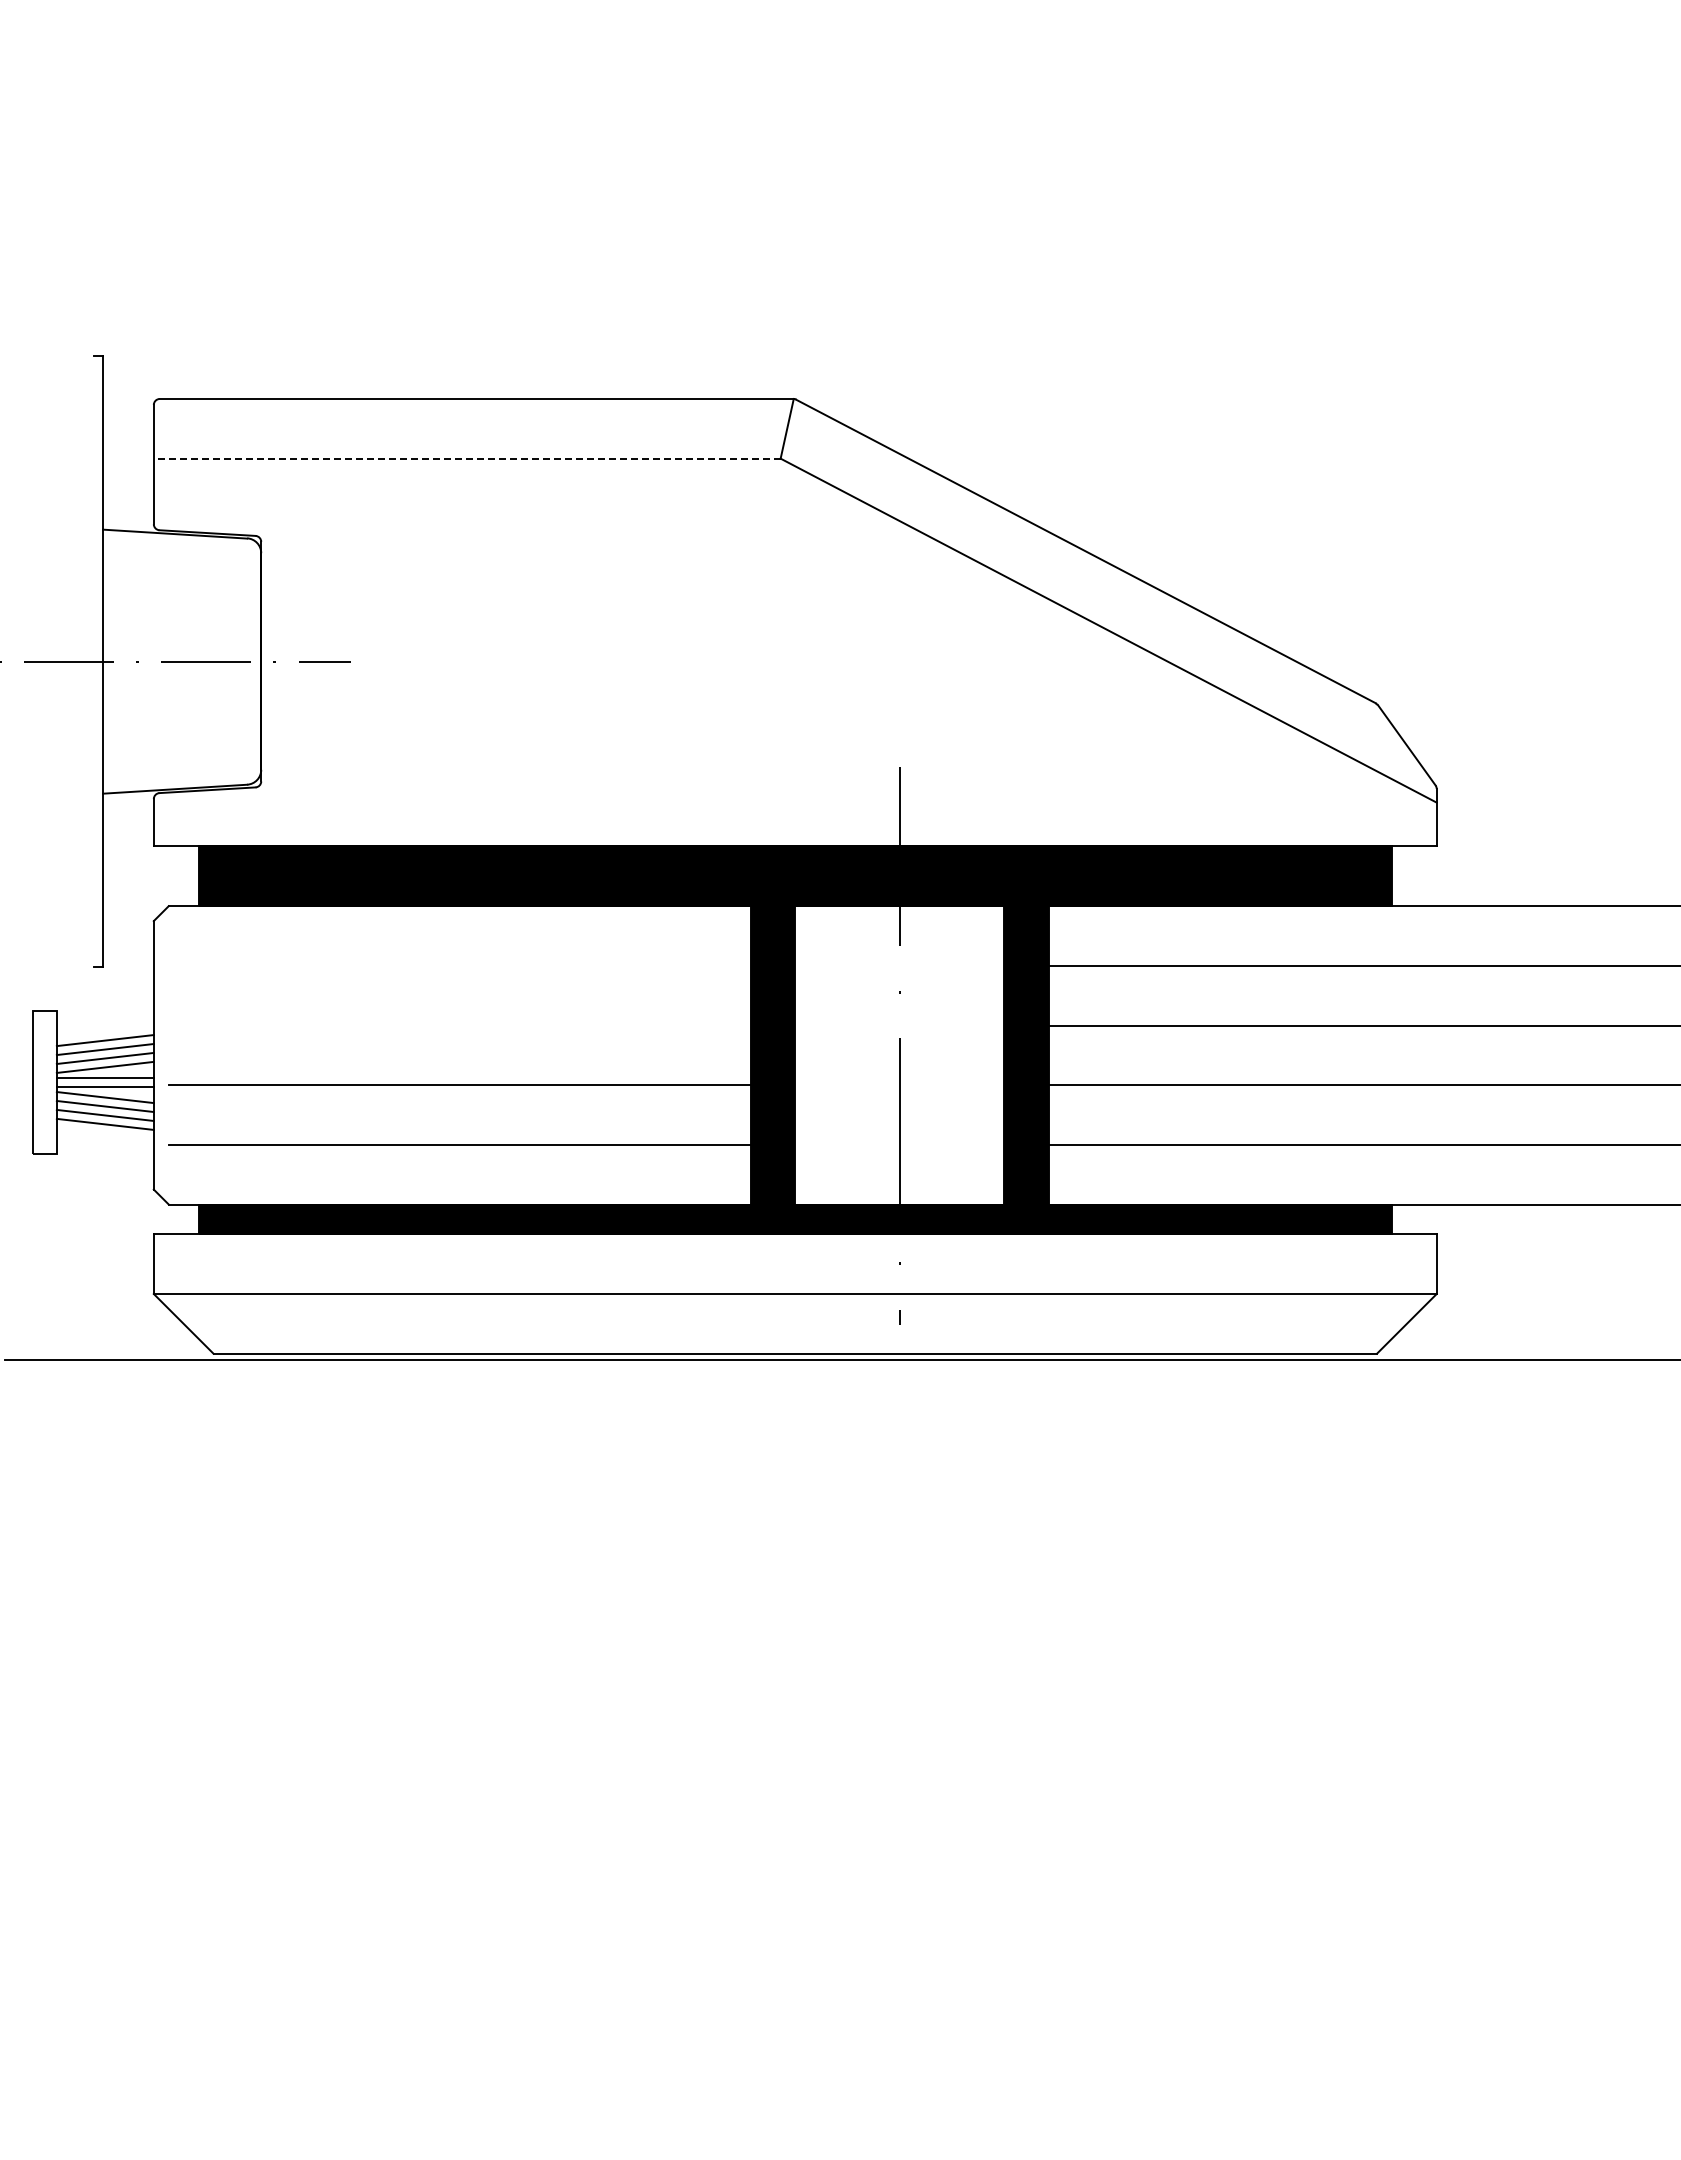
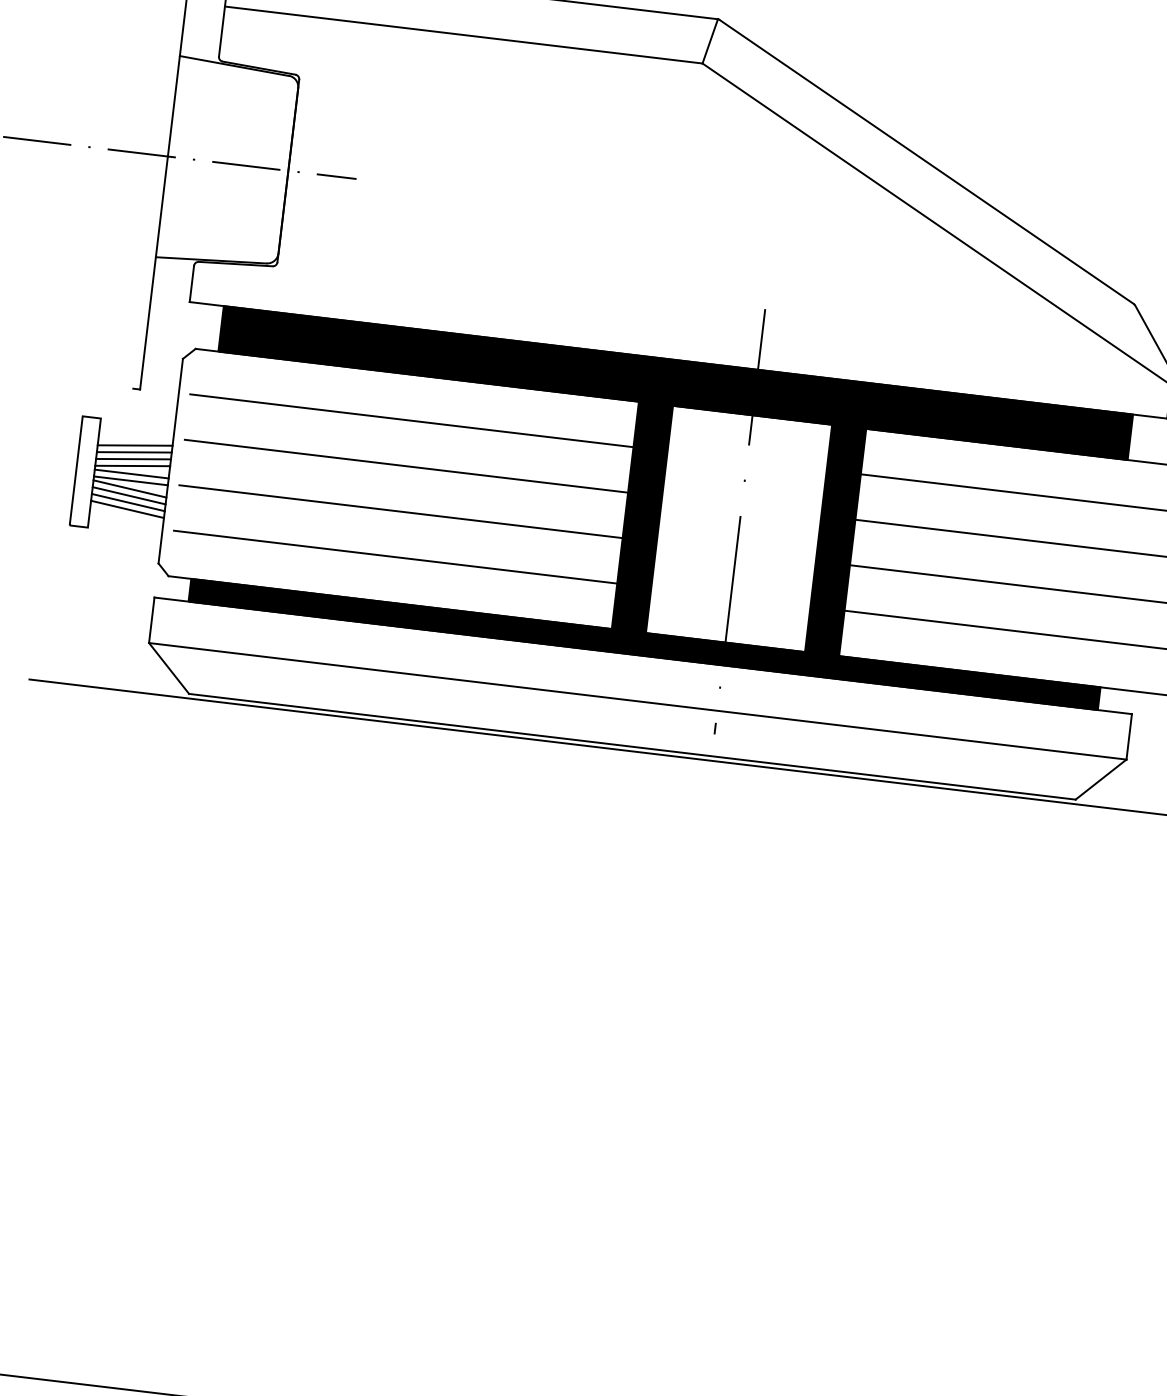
line: (466, 458) -> (463, 34), dashed -> solid
line: (459, 965) -> (411, 420), added
line: (459, 1025) -> (406, 466), added

